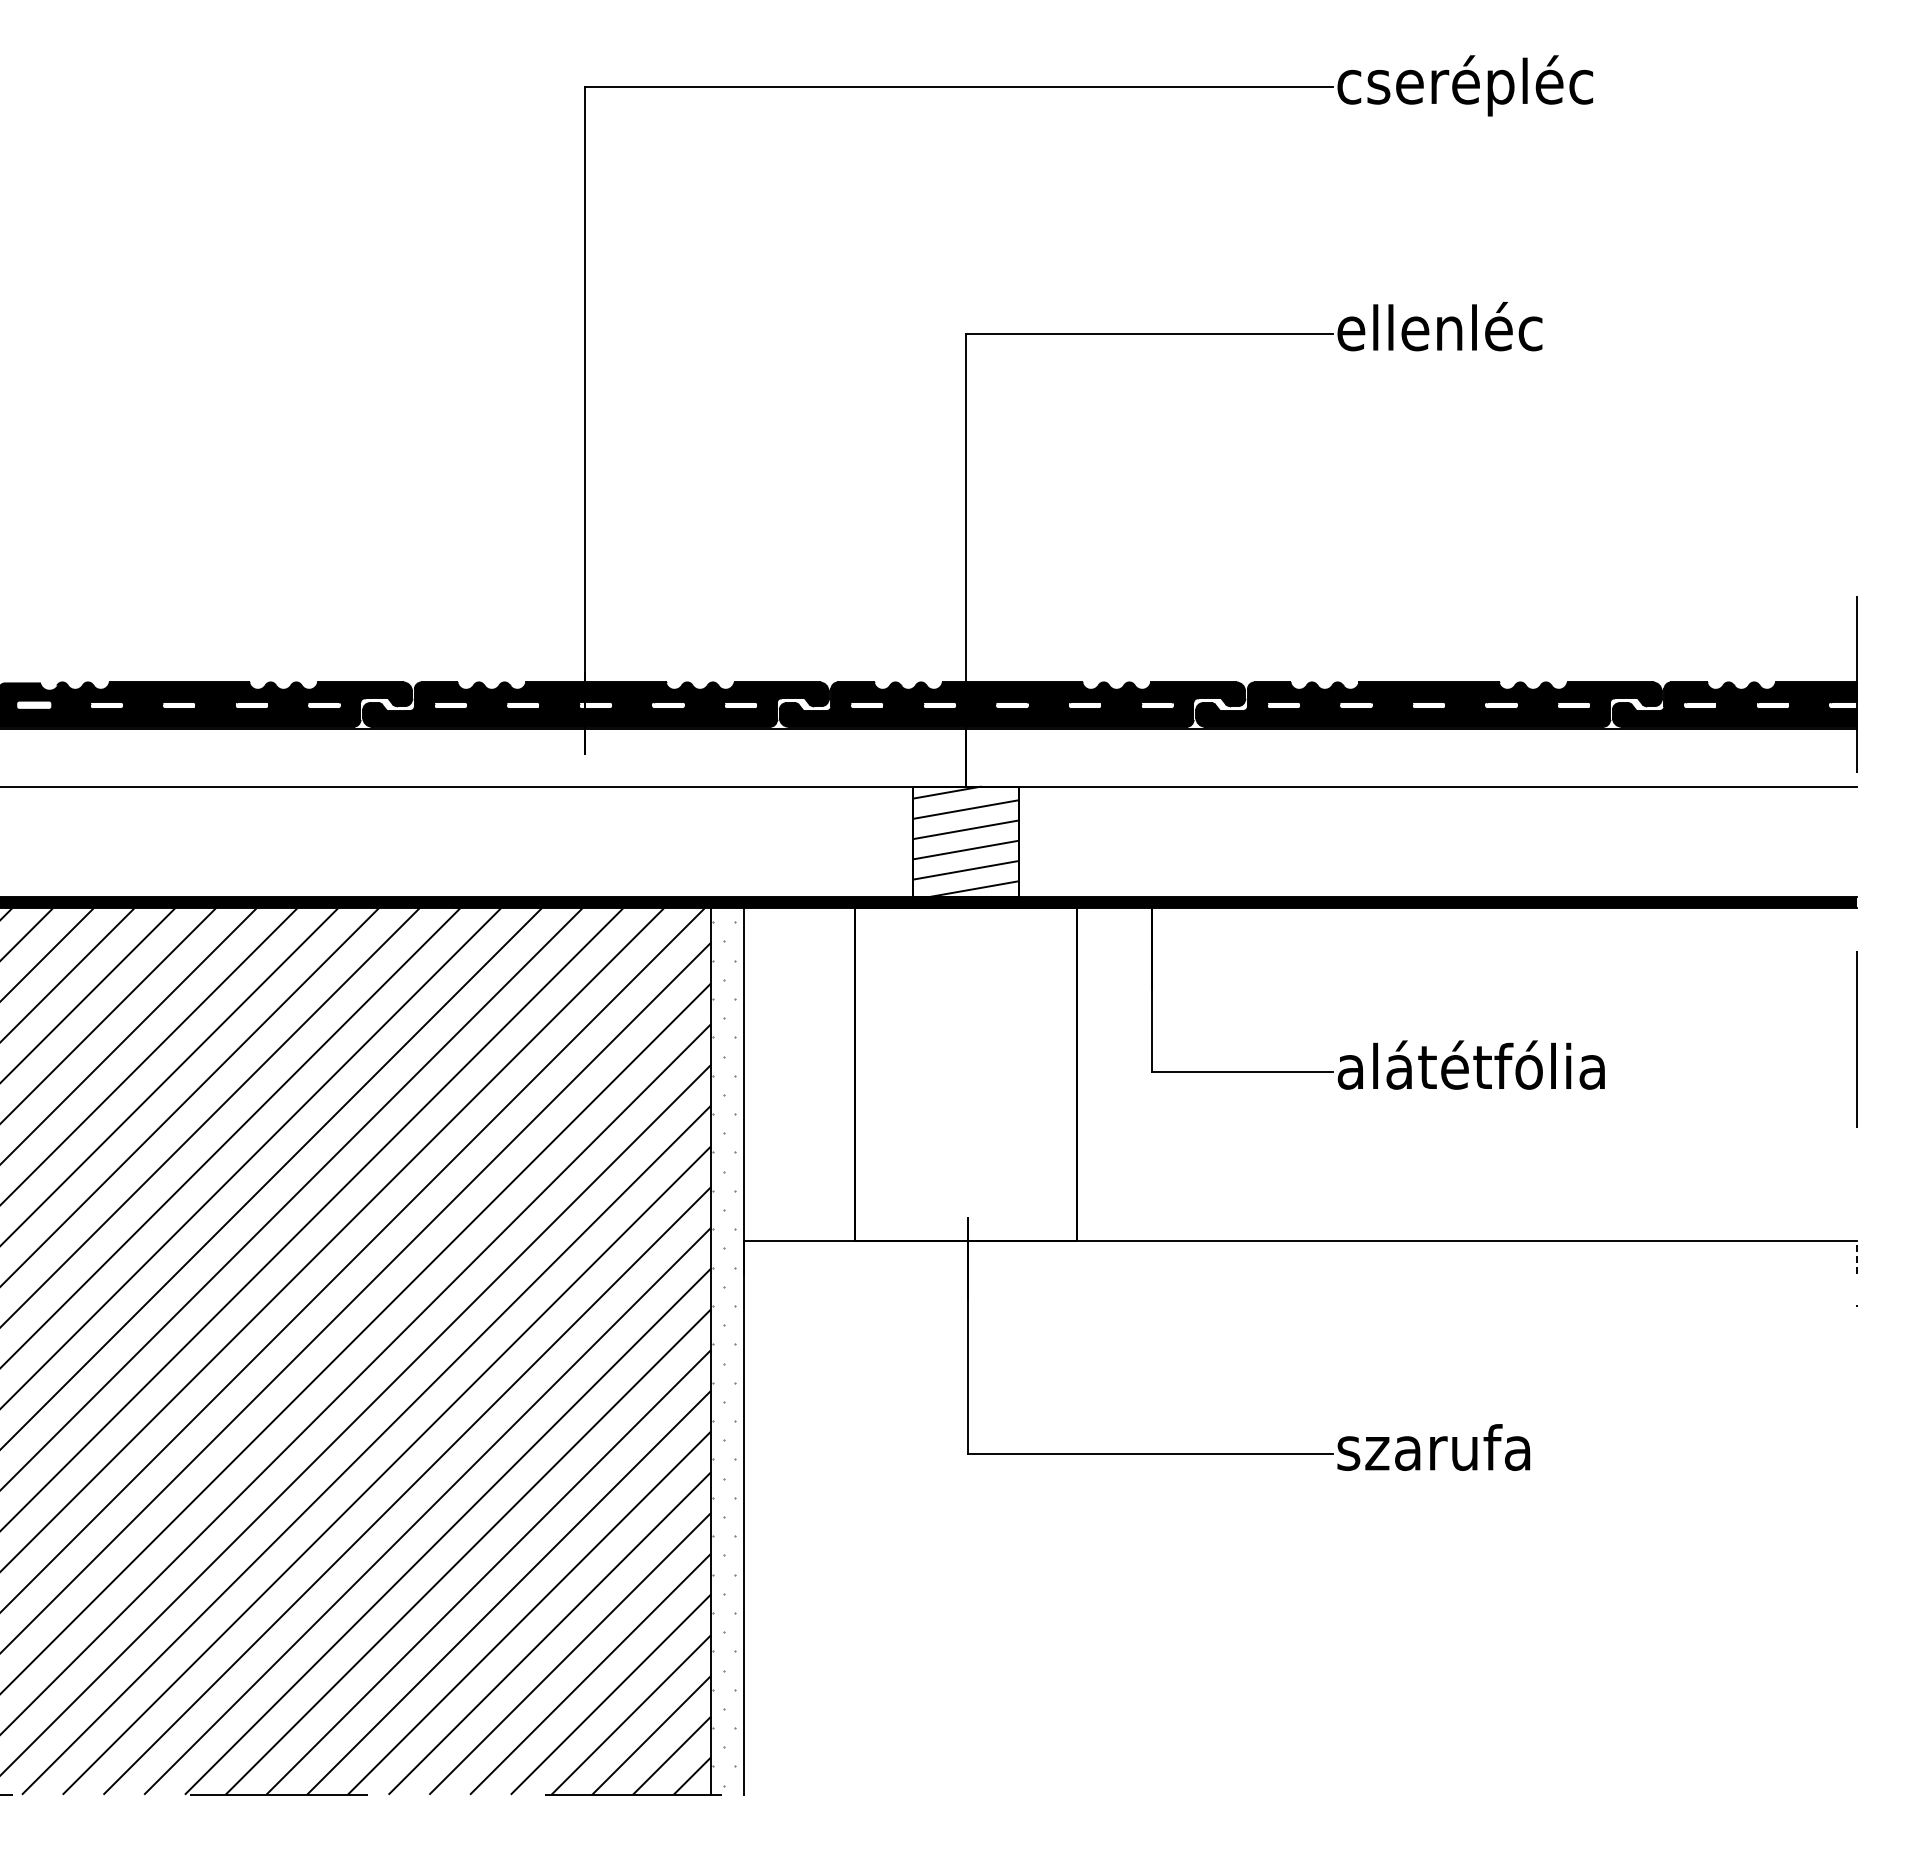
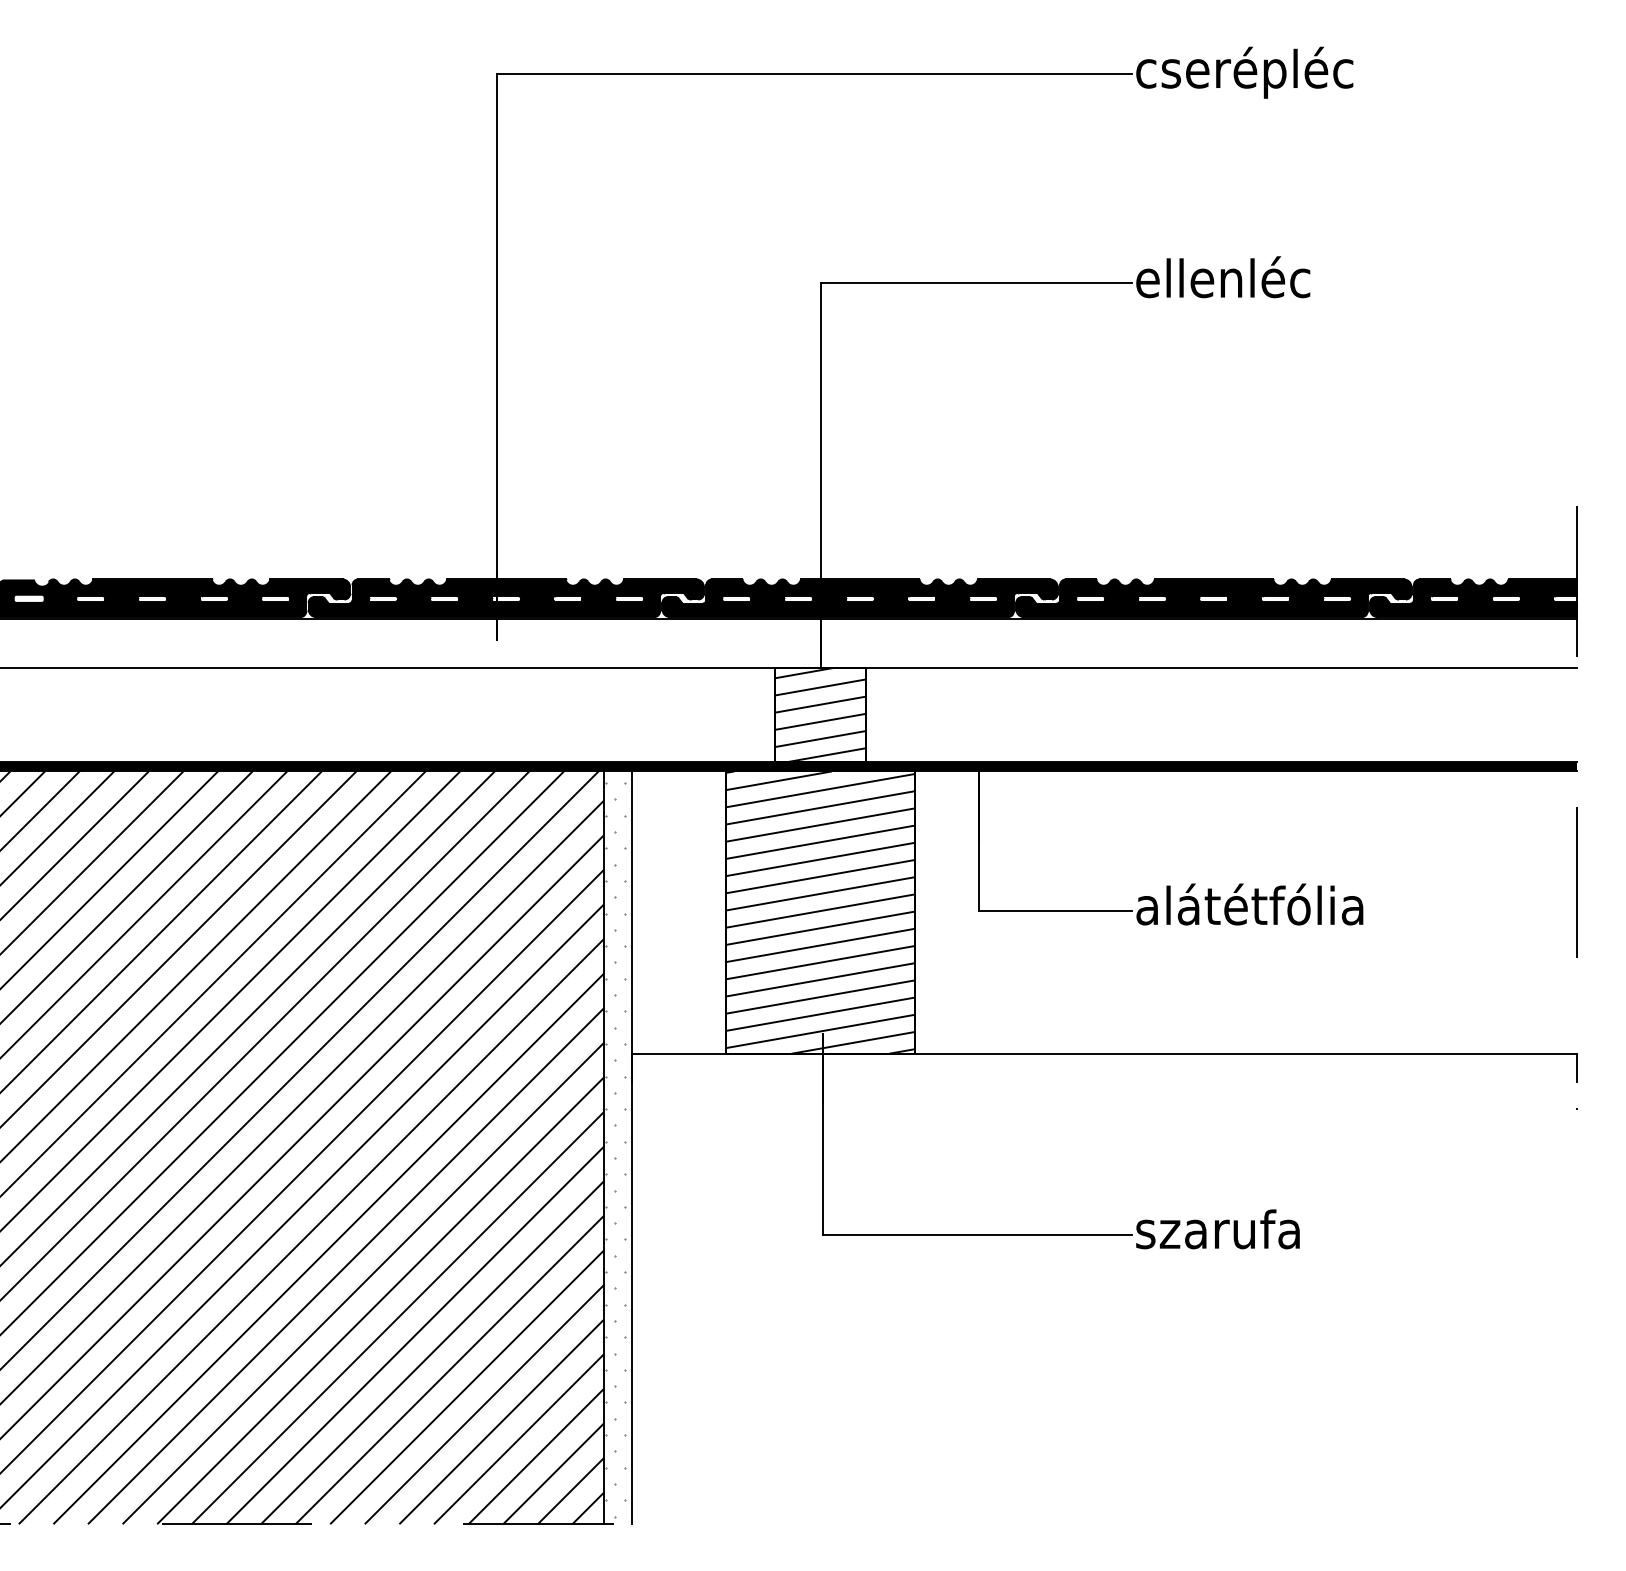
hatch: (965, 1074) -> (820, 912), added
line: (1856, 1257) -> (1577, 1067), dashed -> solid

